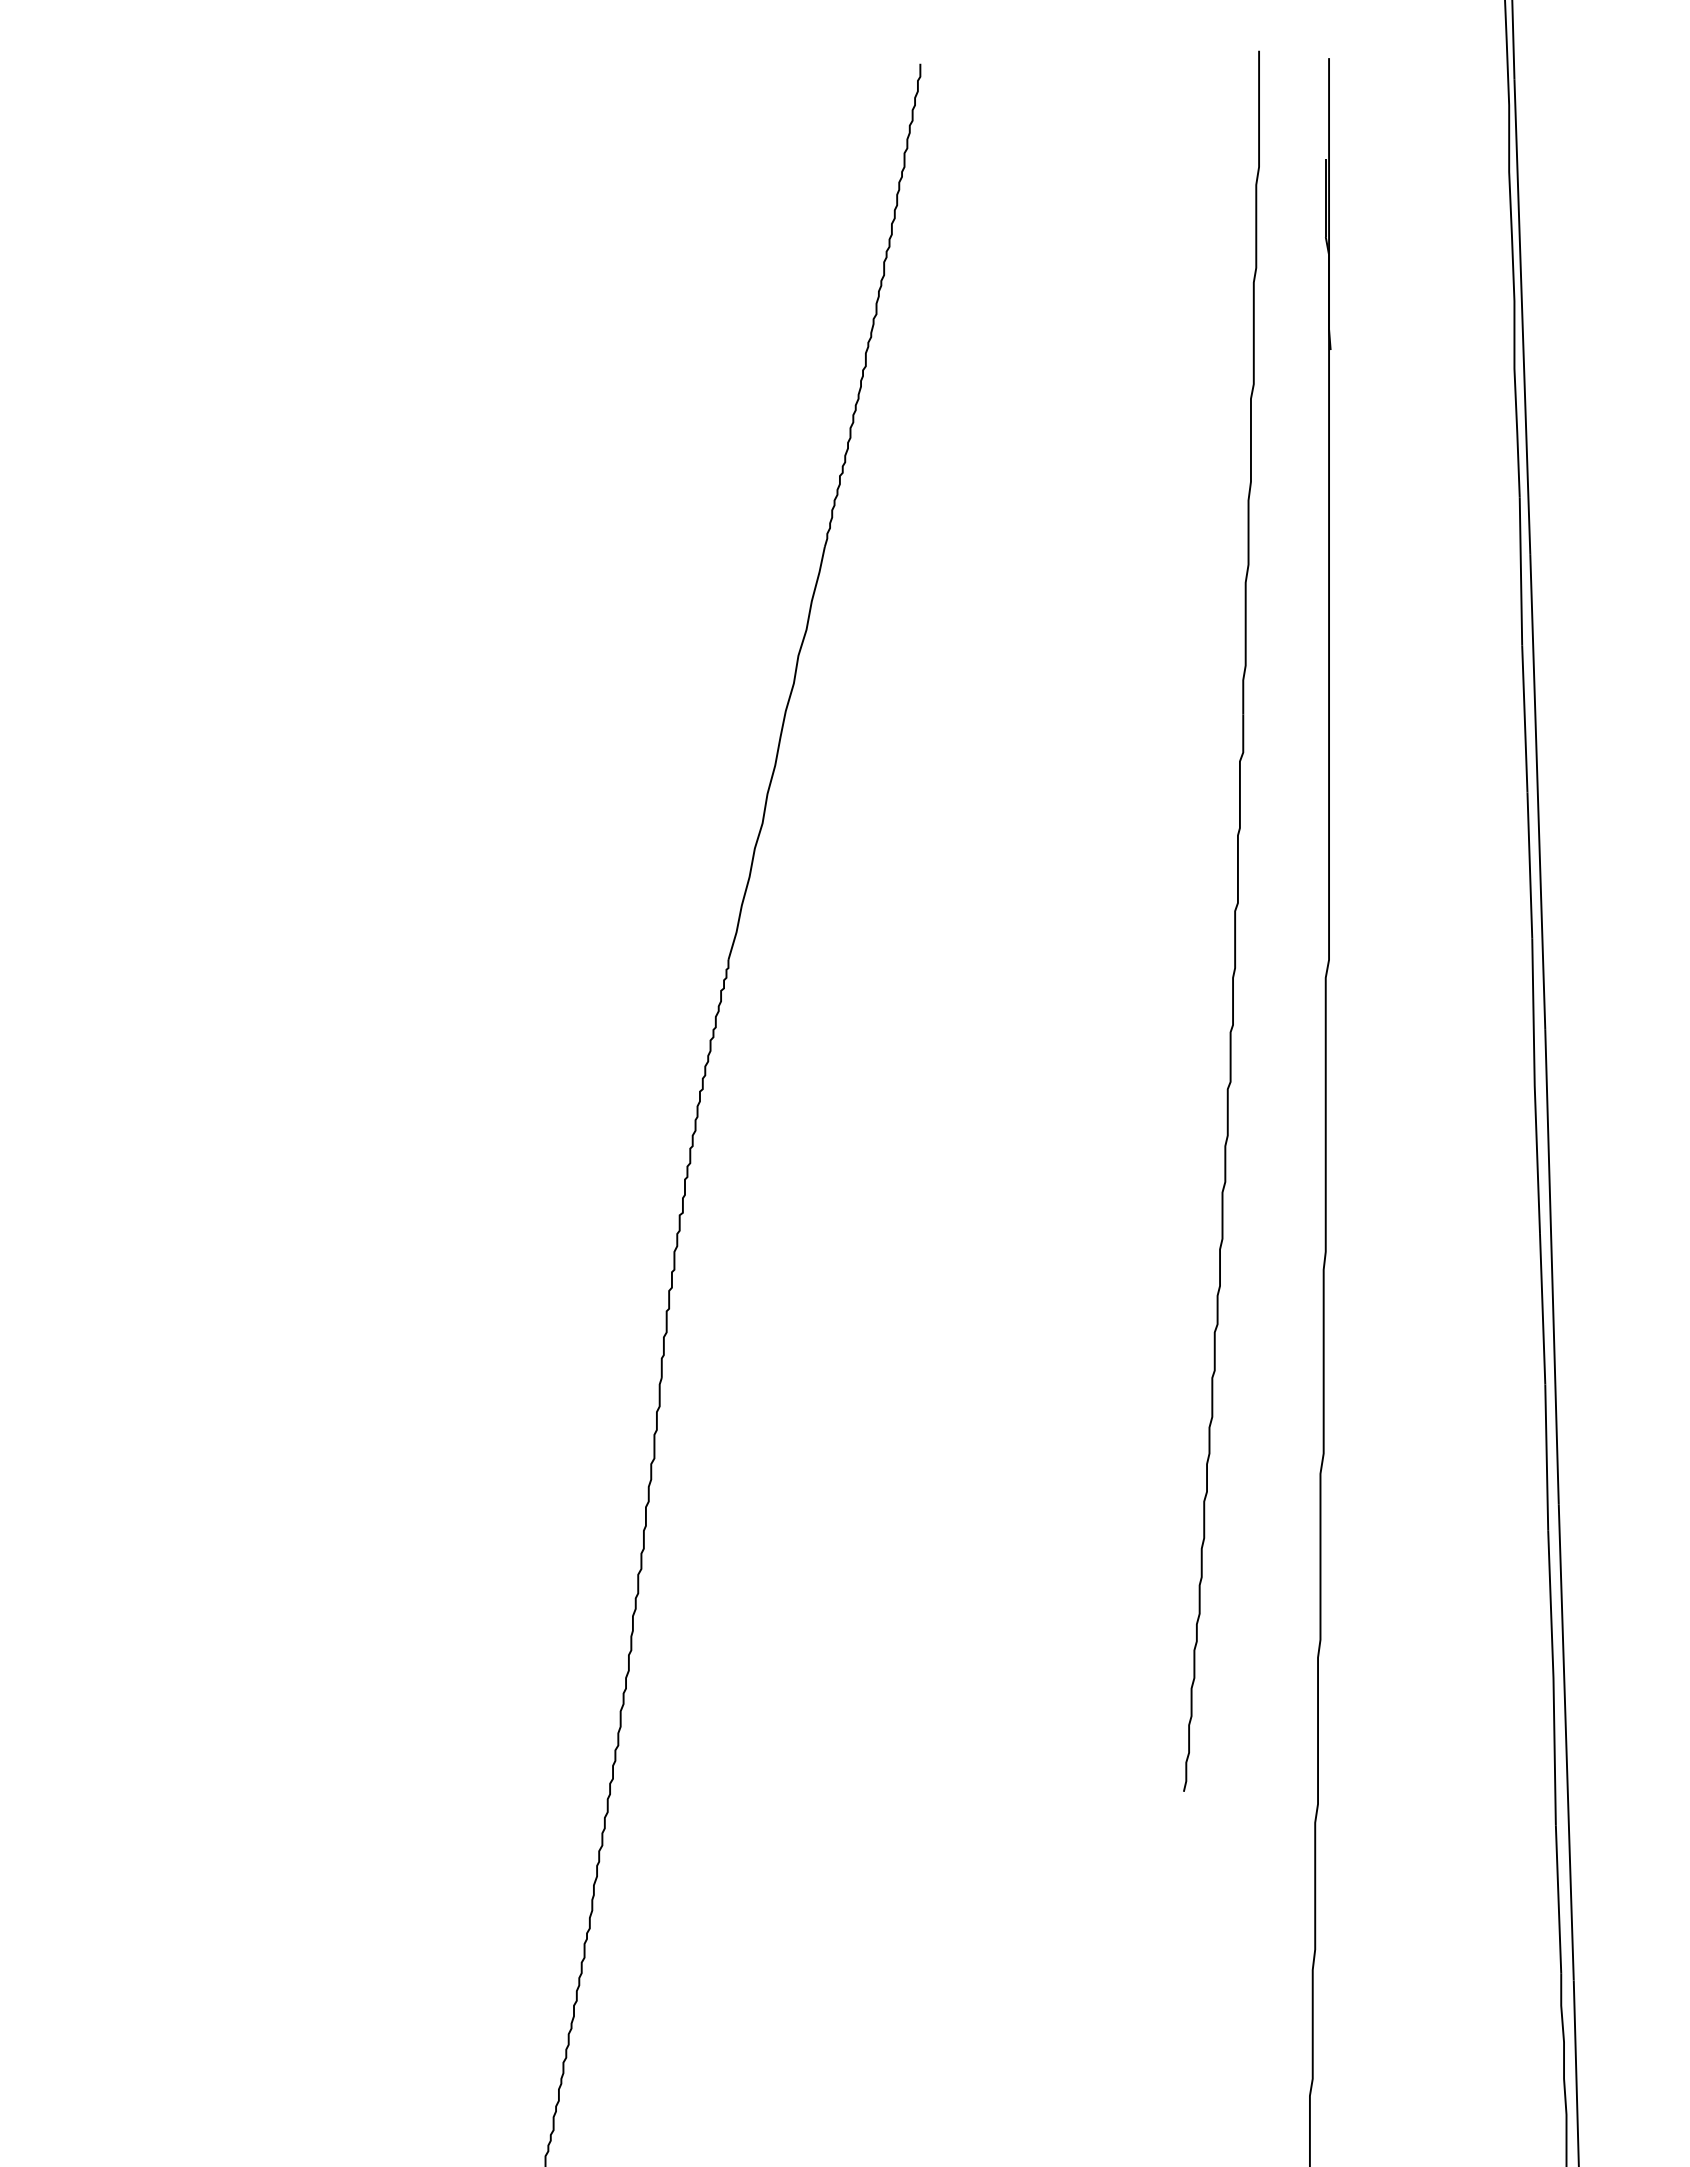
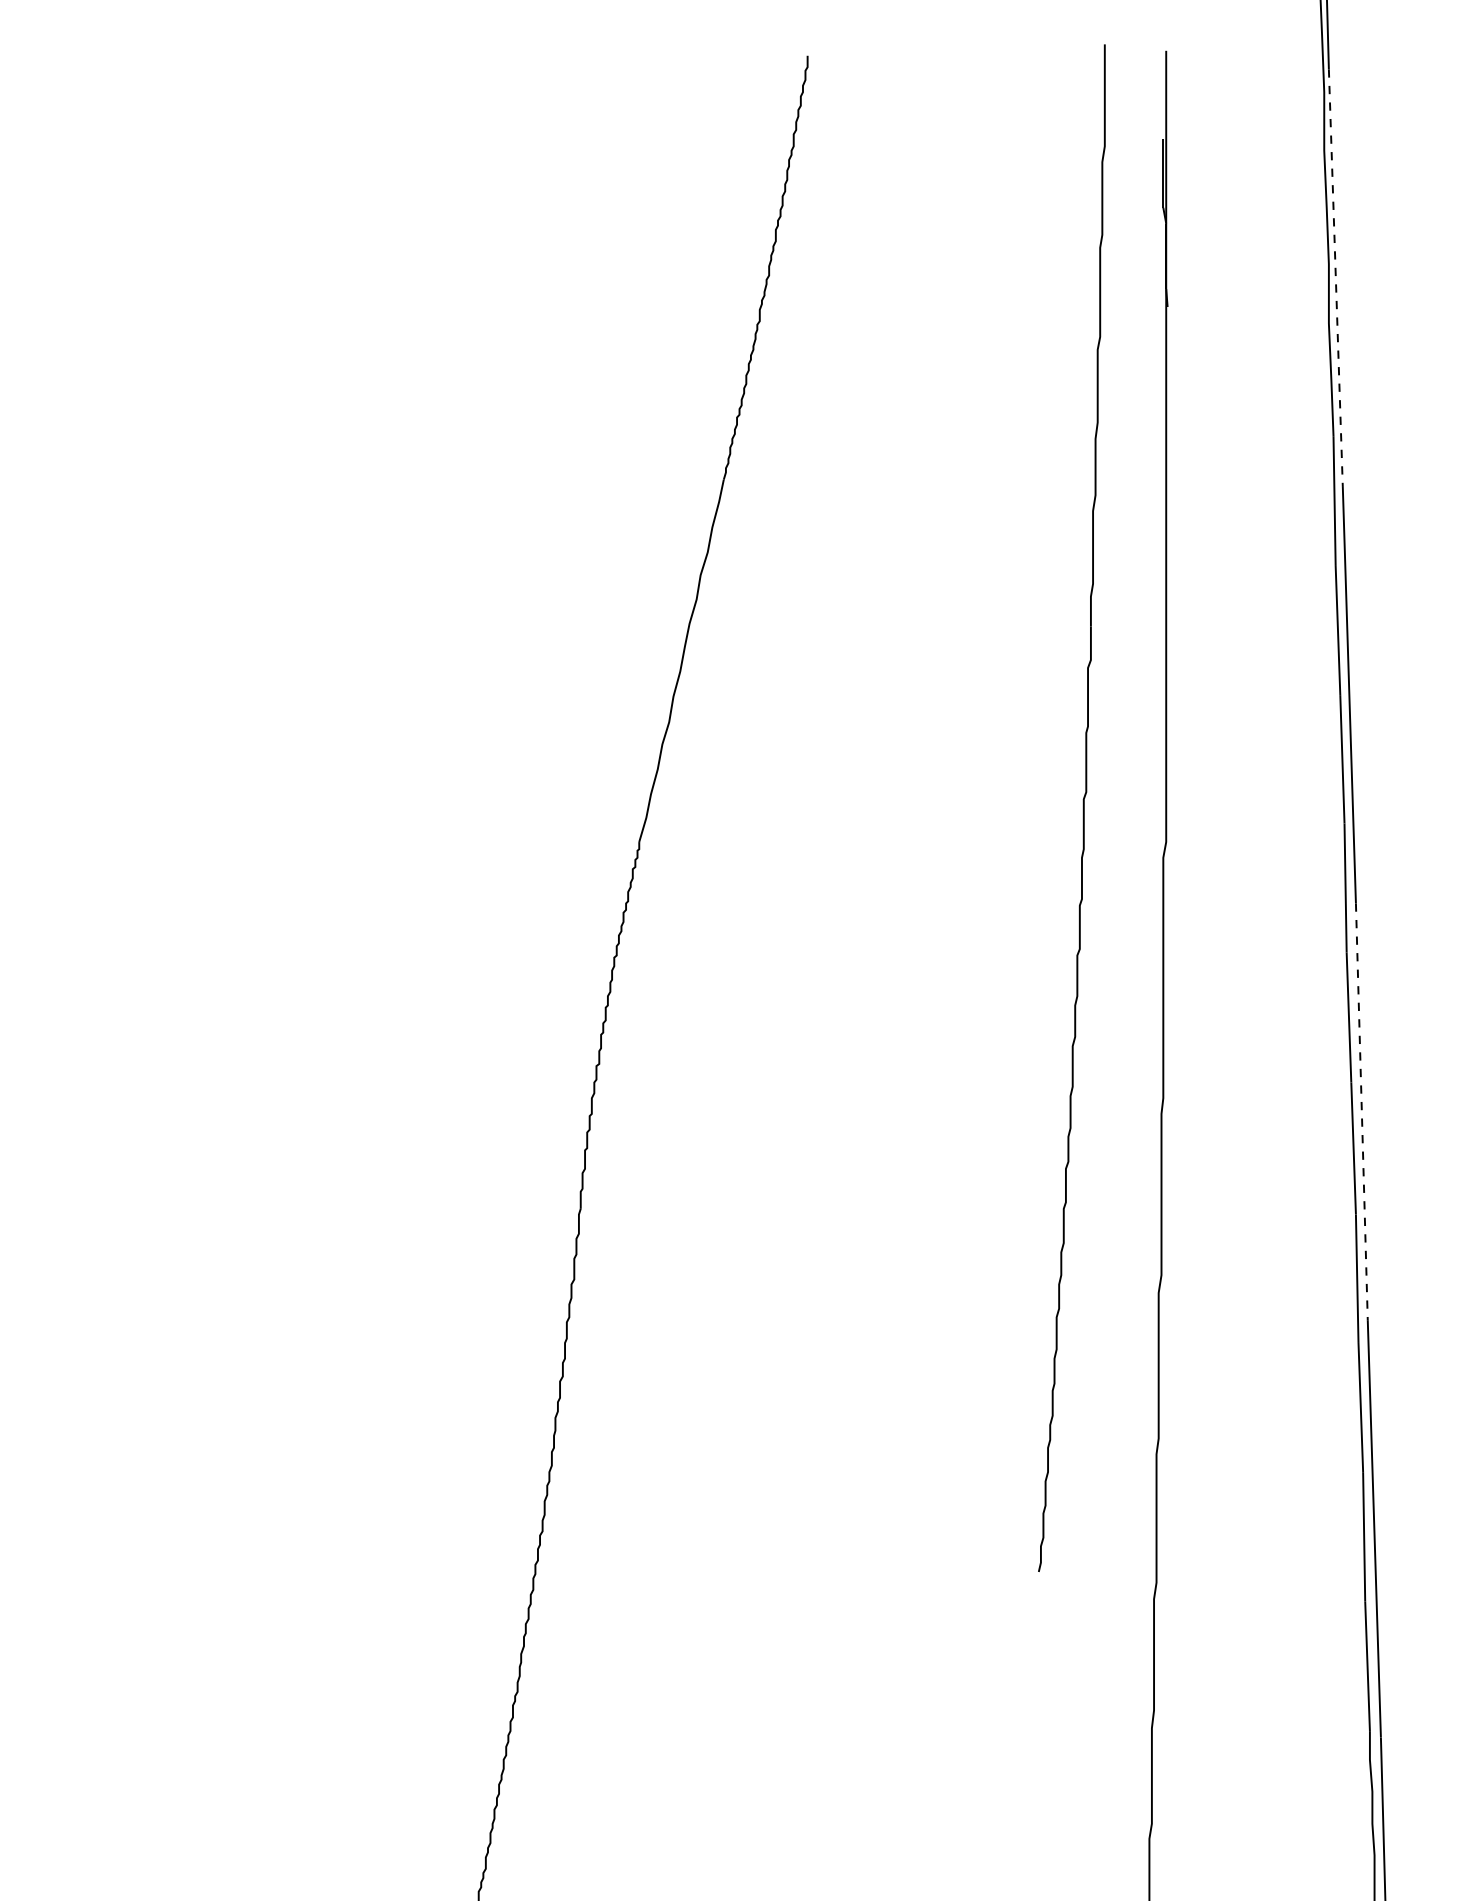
line: (1522, 316) -> (1335, 277), solid -> dashed
line: (1552, 1267) -> (1362, 1111), solid -> dashed

